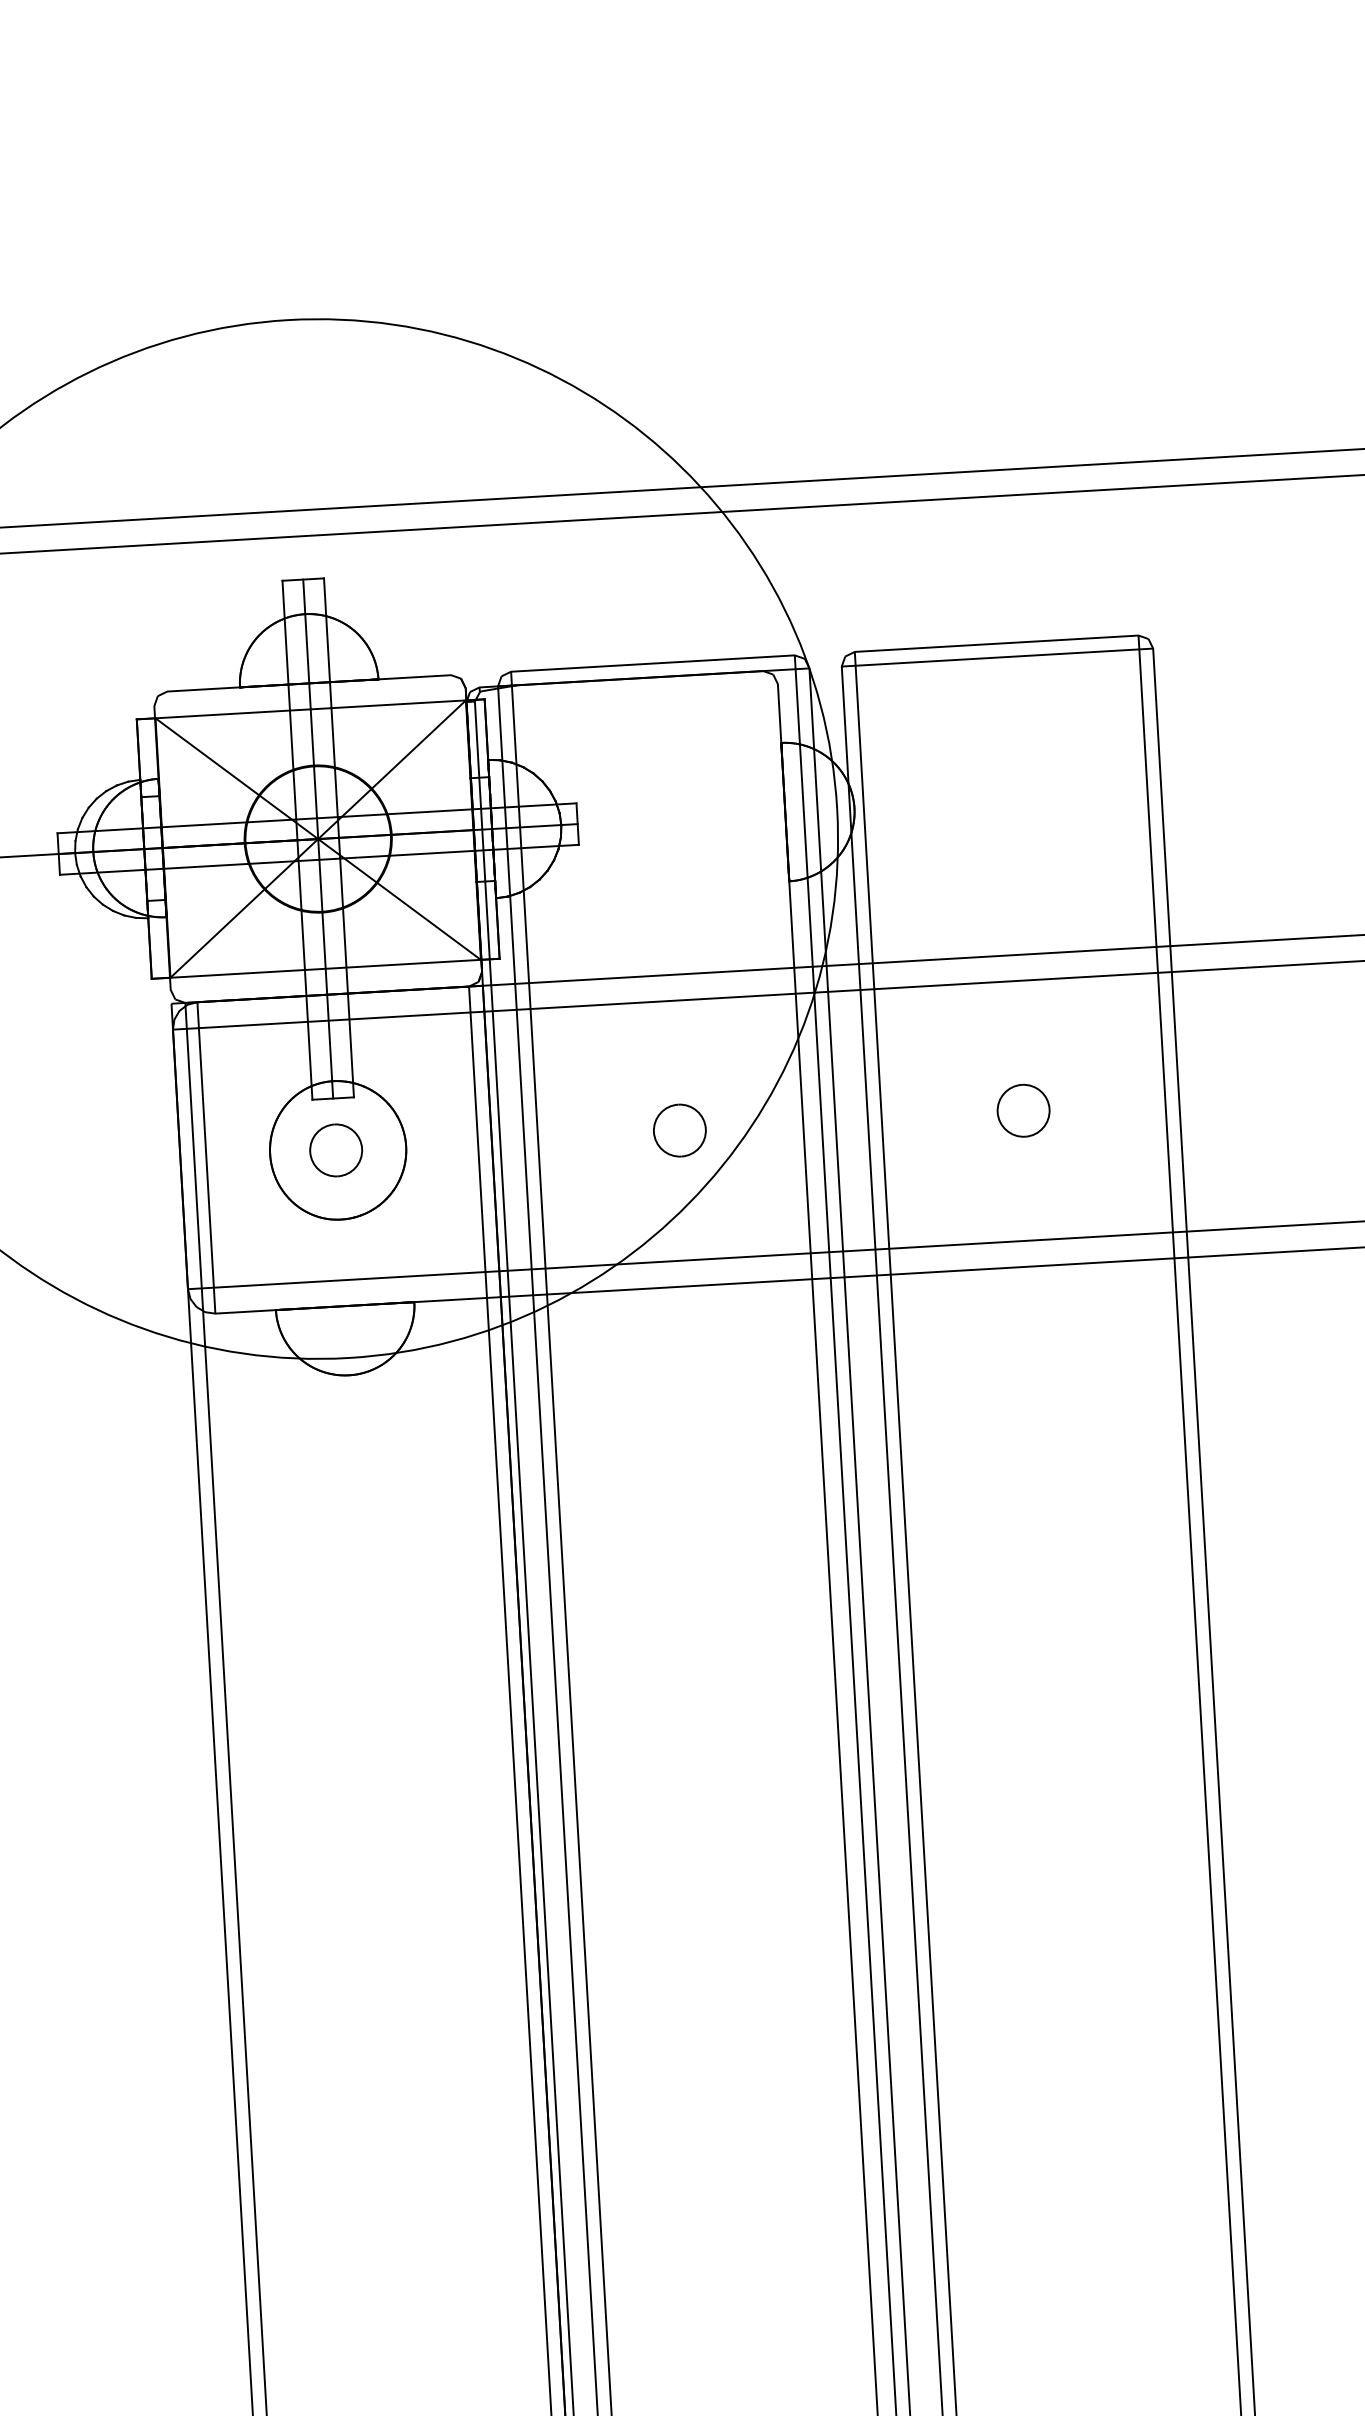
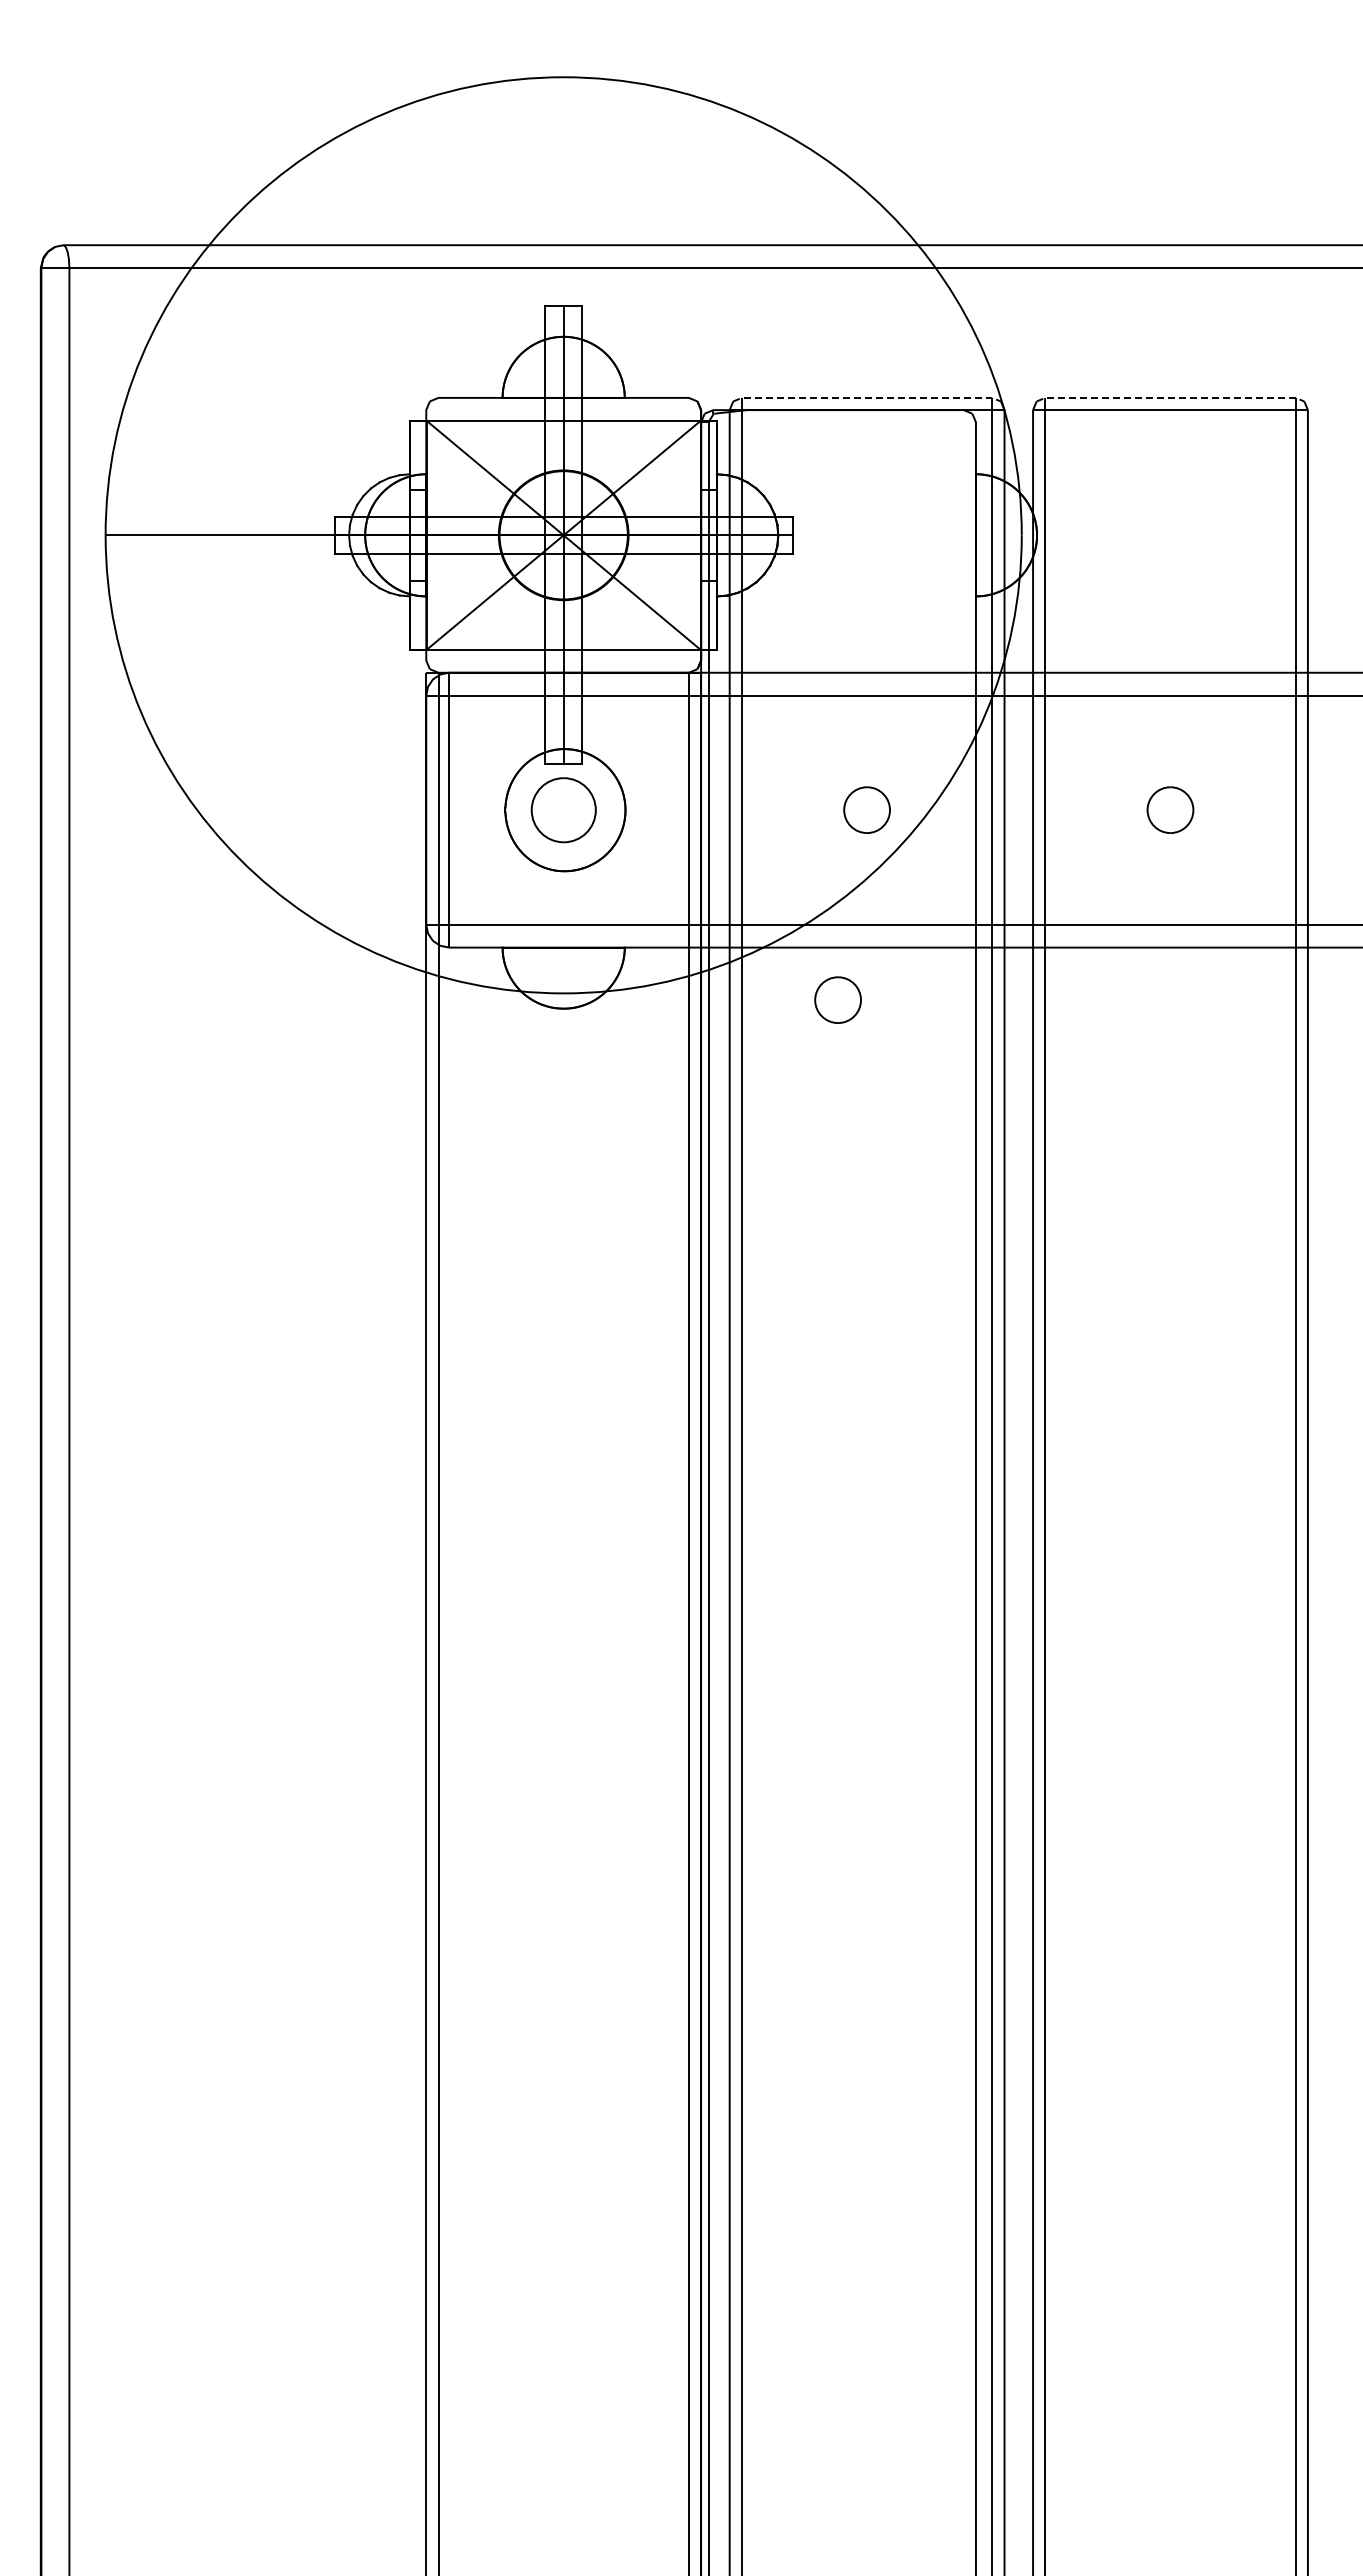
line: (996, 643) -> (1170, 397), solid -> dashed
line: (653, 663) -> (867, 397), solid -> dashed
part: (335, 1149) -> (563, 809), size x1.4
part: (658, 1347) -> (837, 999), added

